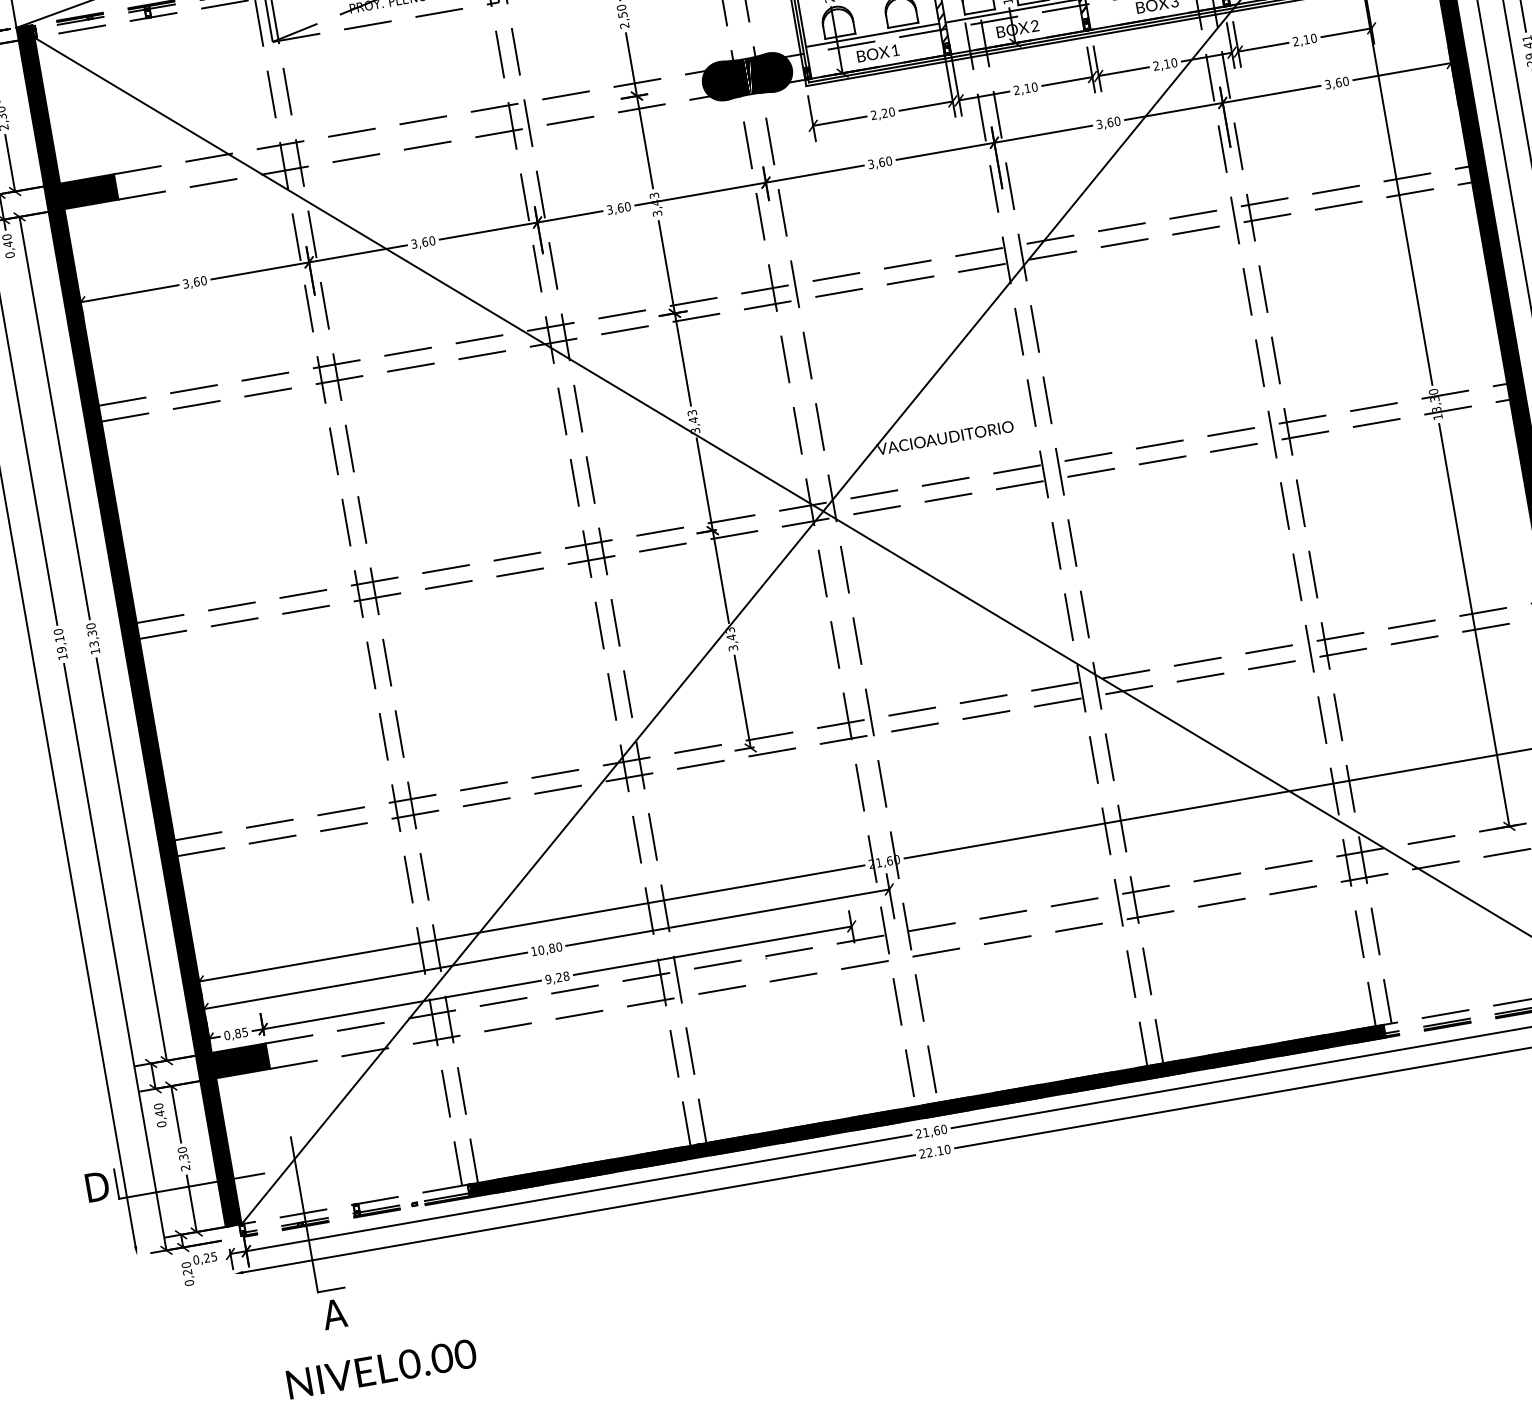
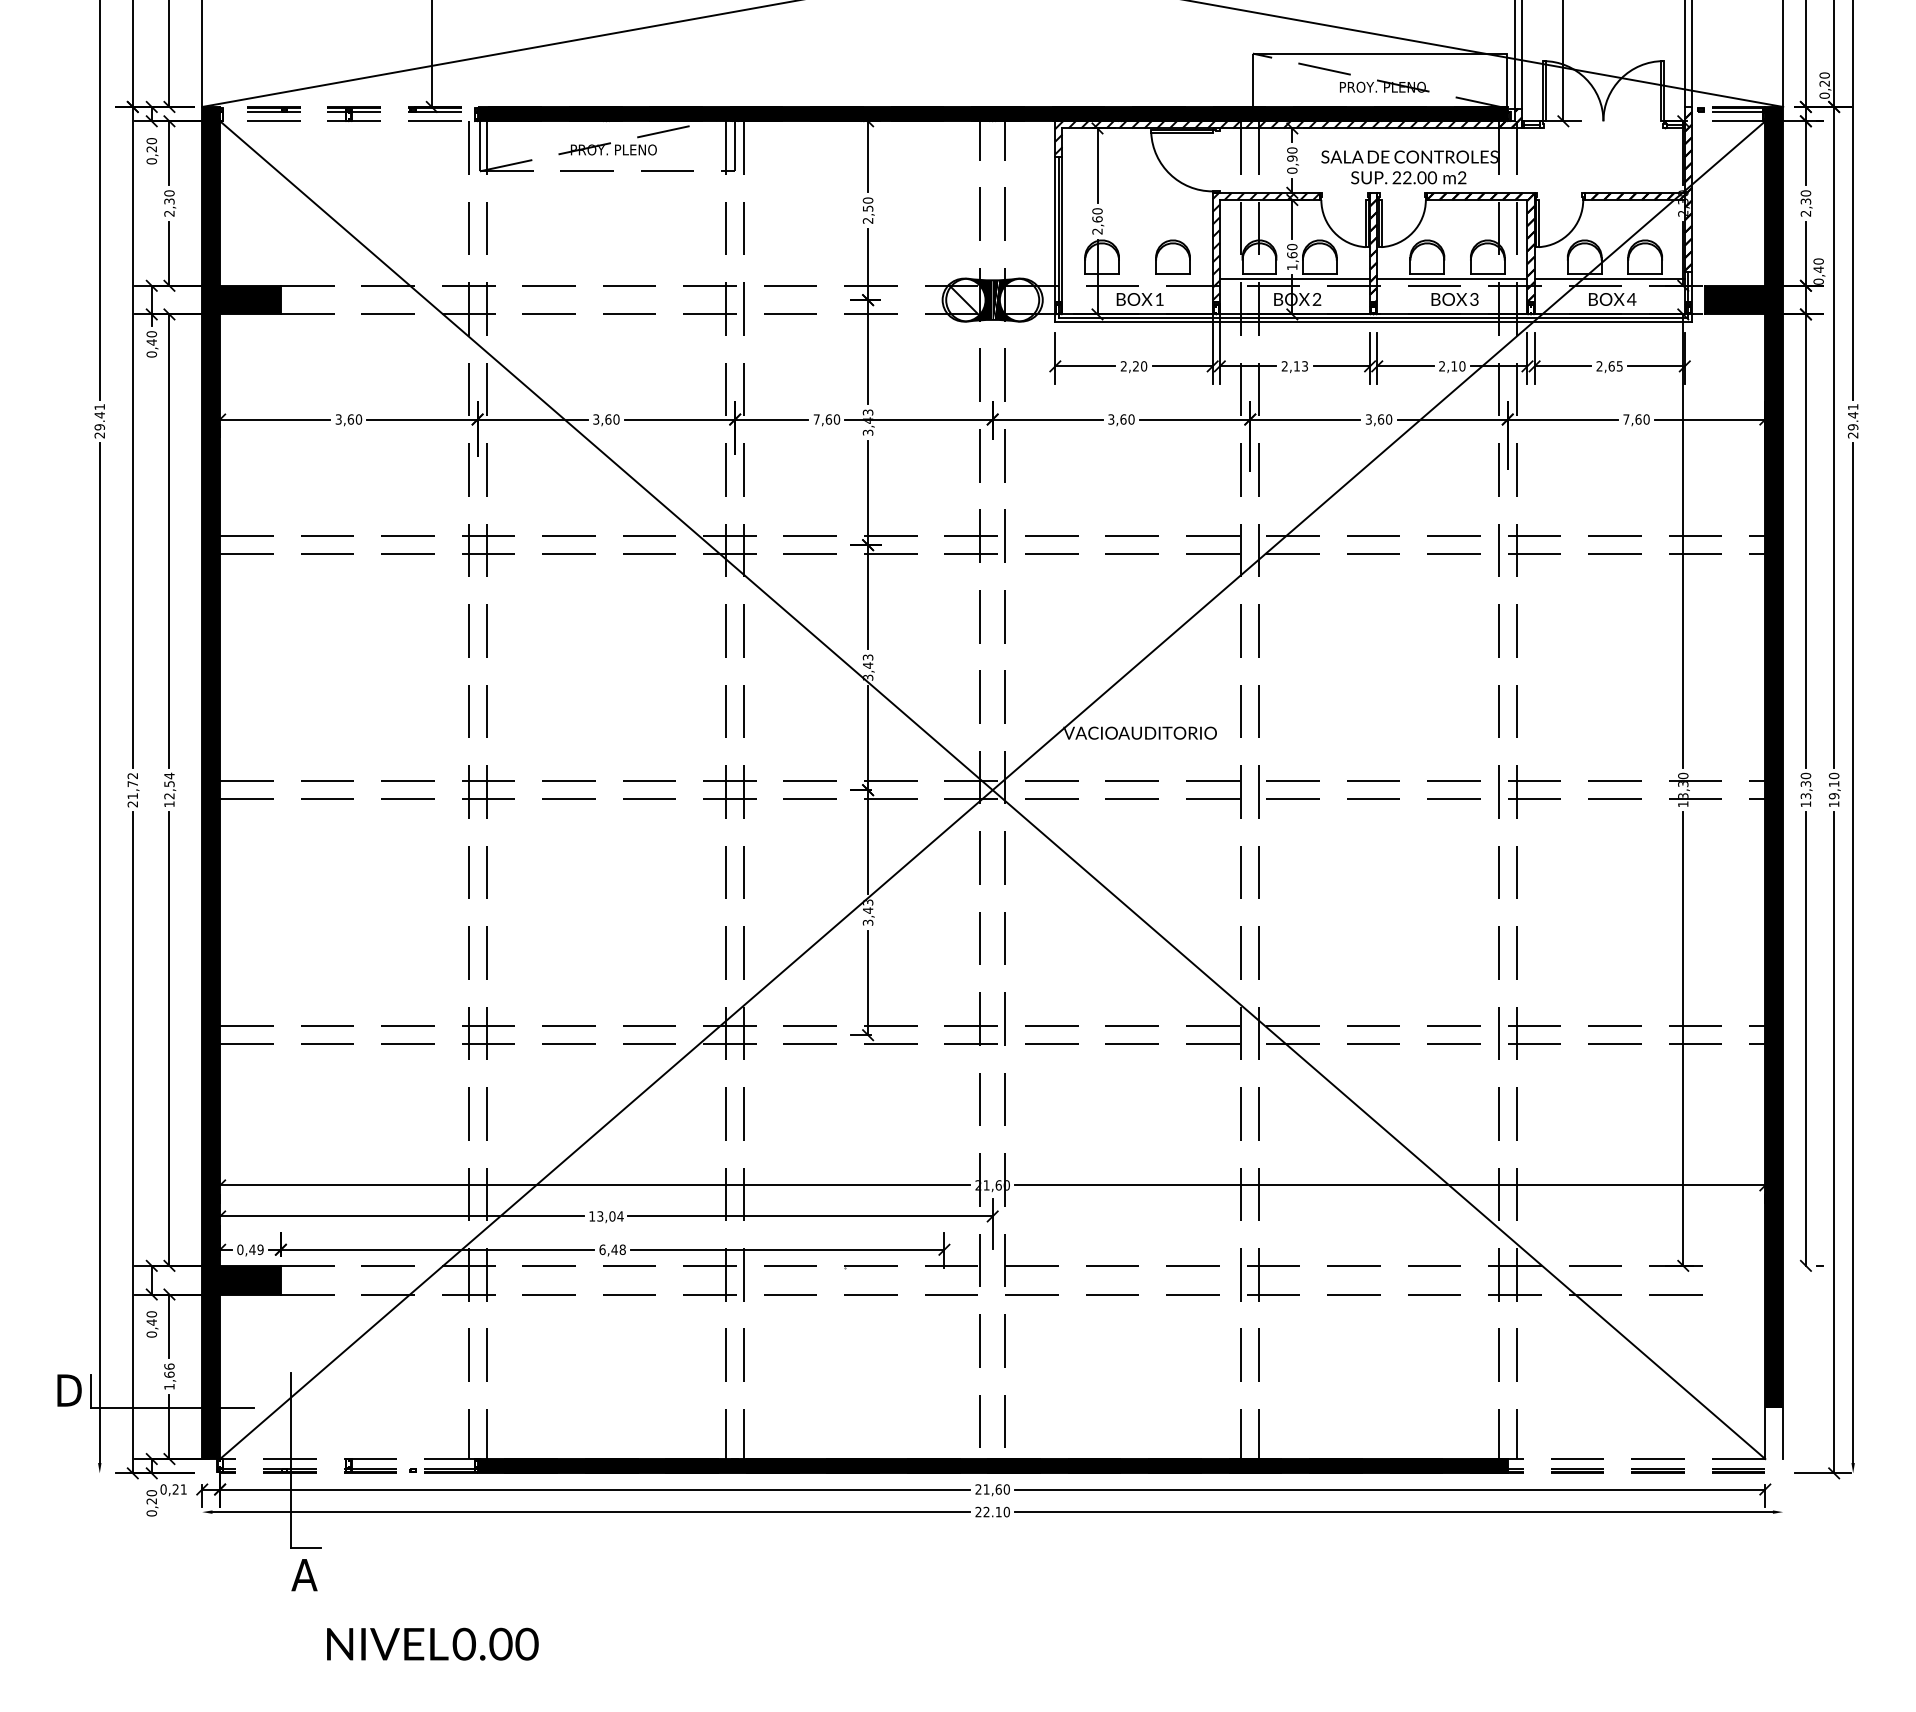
line: (872, 35) -> (1137, 278), removed
text: (1310, 39) -> (1615, 366), 2,10 -> 2,65
fill: (772, 71) -> (1020, 299), removed
fill: (721, 80) -> (963, 299), removed
text: (1328, 84) -> (1626, 419), 3,60 -> 7,60
text: (1034, 87) -> (1304, 366), 2,10 -> 2,13
text: (609, 209) -> (816, 419), 3,60 -> 7,60
text: (92, 634) -> (169, 785), 13,30 -> 12,54
text: (60, 643) -> (132, 789), 19,10 -> 21,72
text: (550, 948) -> (610, 1216), 10,80 -> 13,04
text: (553, 978) -> (608, 1249), 9,28 -> 6,48
text: (241, 1032) -> (256, 1249), 0,85 -> 0,49
text: (183, 1158) -> (169, 1376), 2,30 -> 1,66
text: (213, 1256) -> (183, 1489), 0,25 -> 0,21
text: (381, 1368) -> (432, 1643), moved

